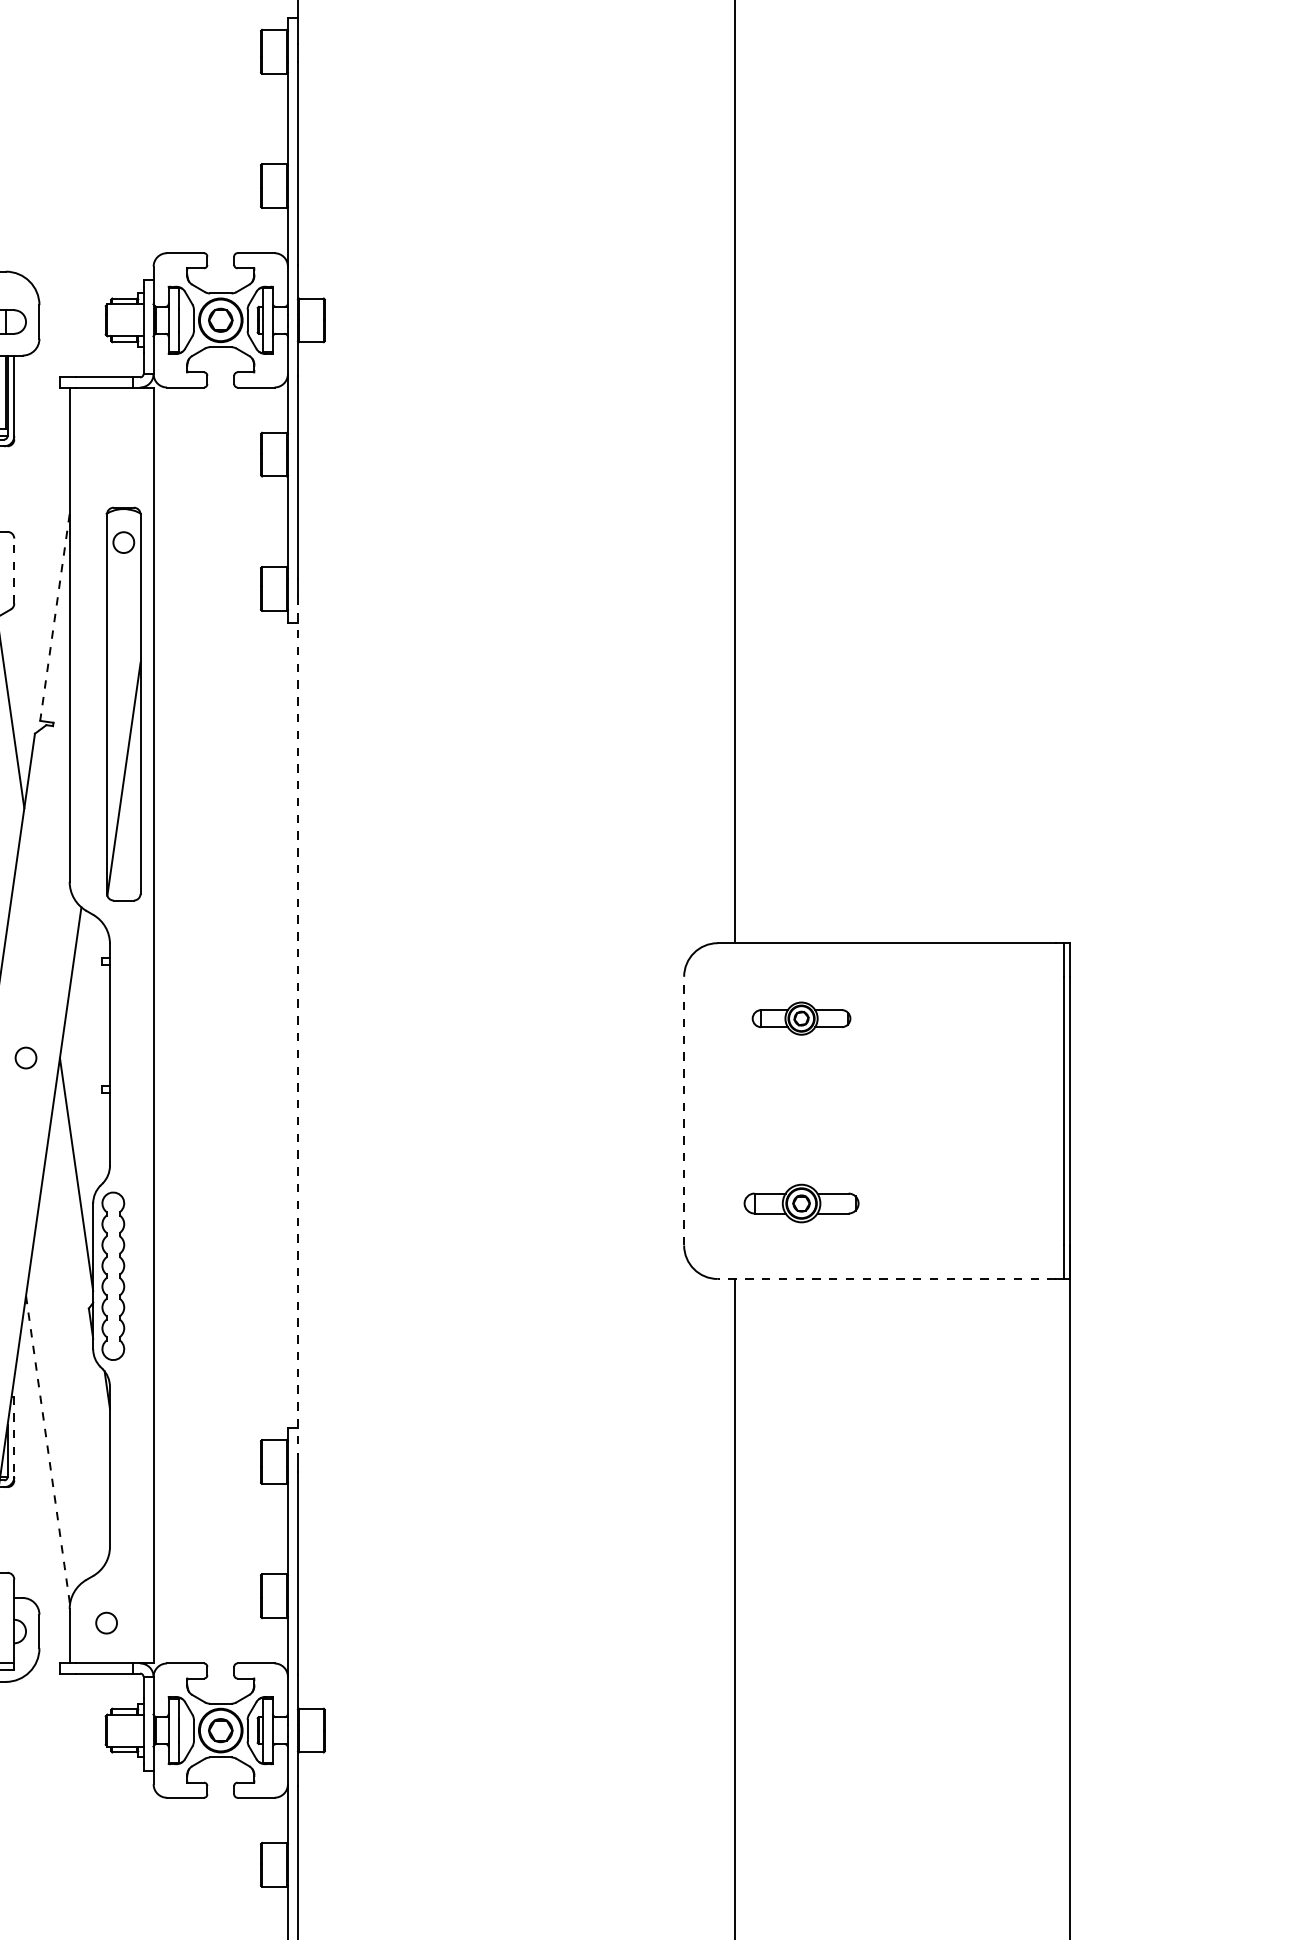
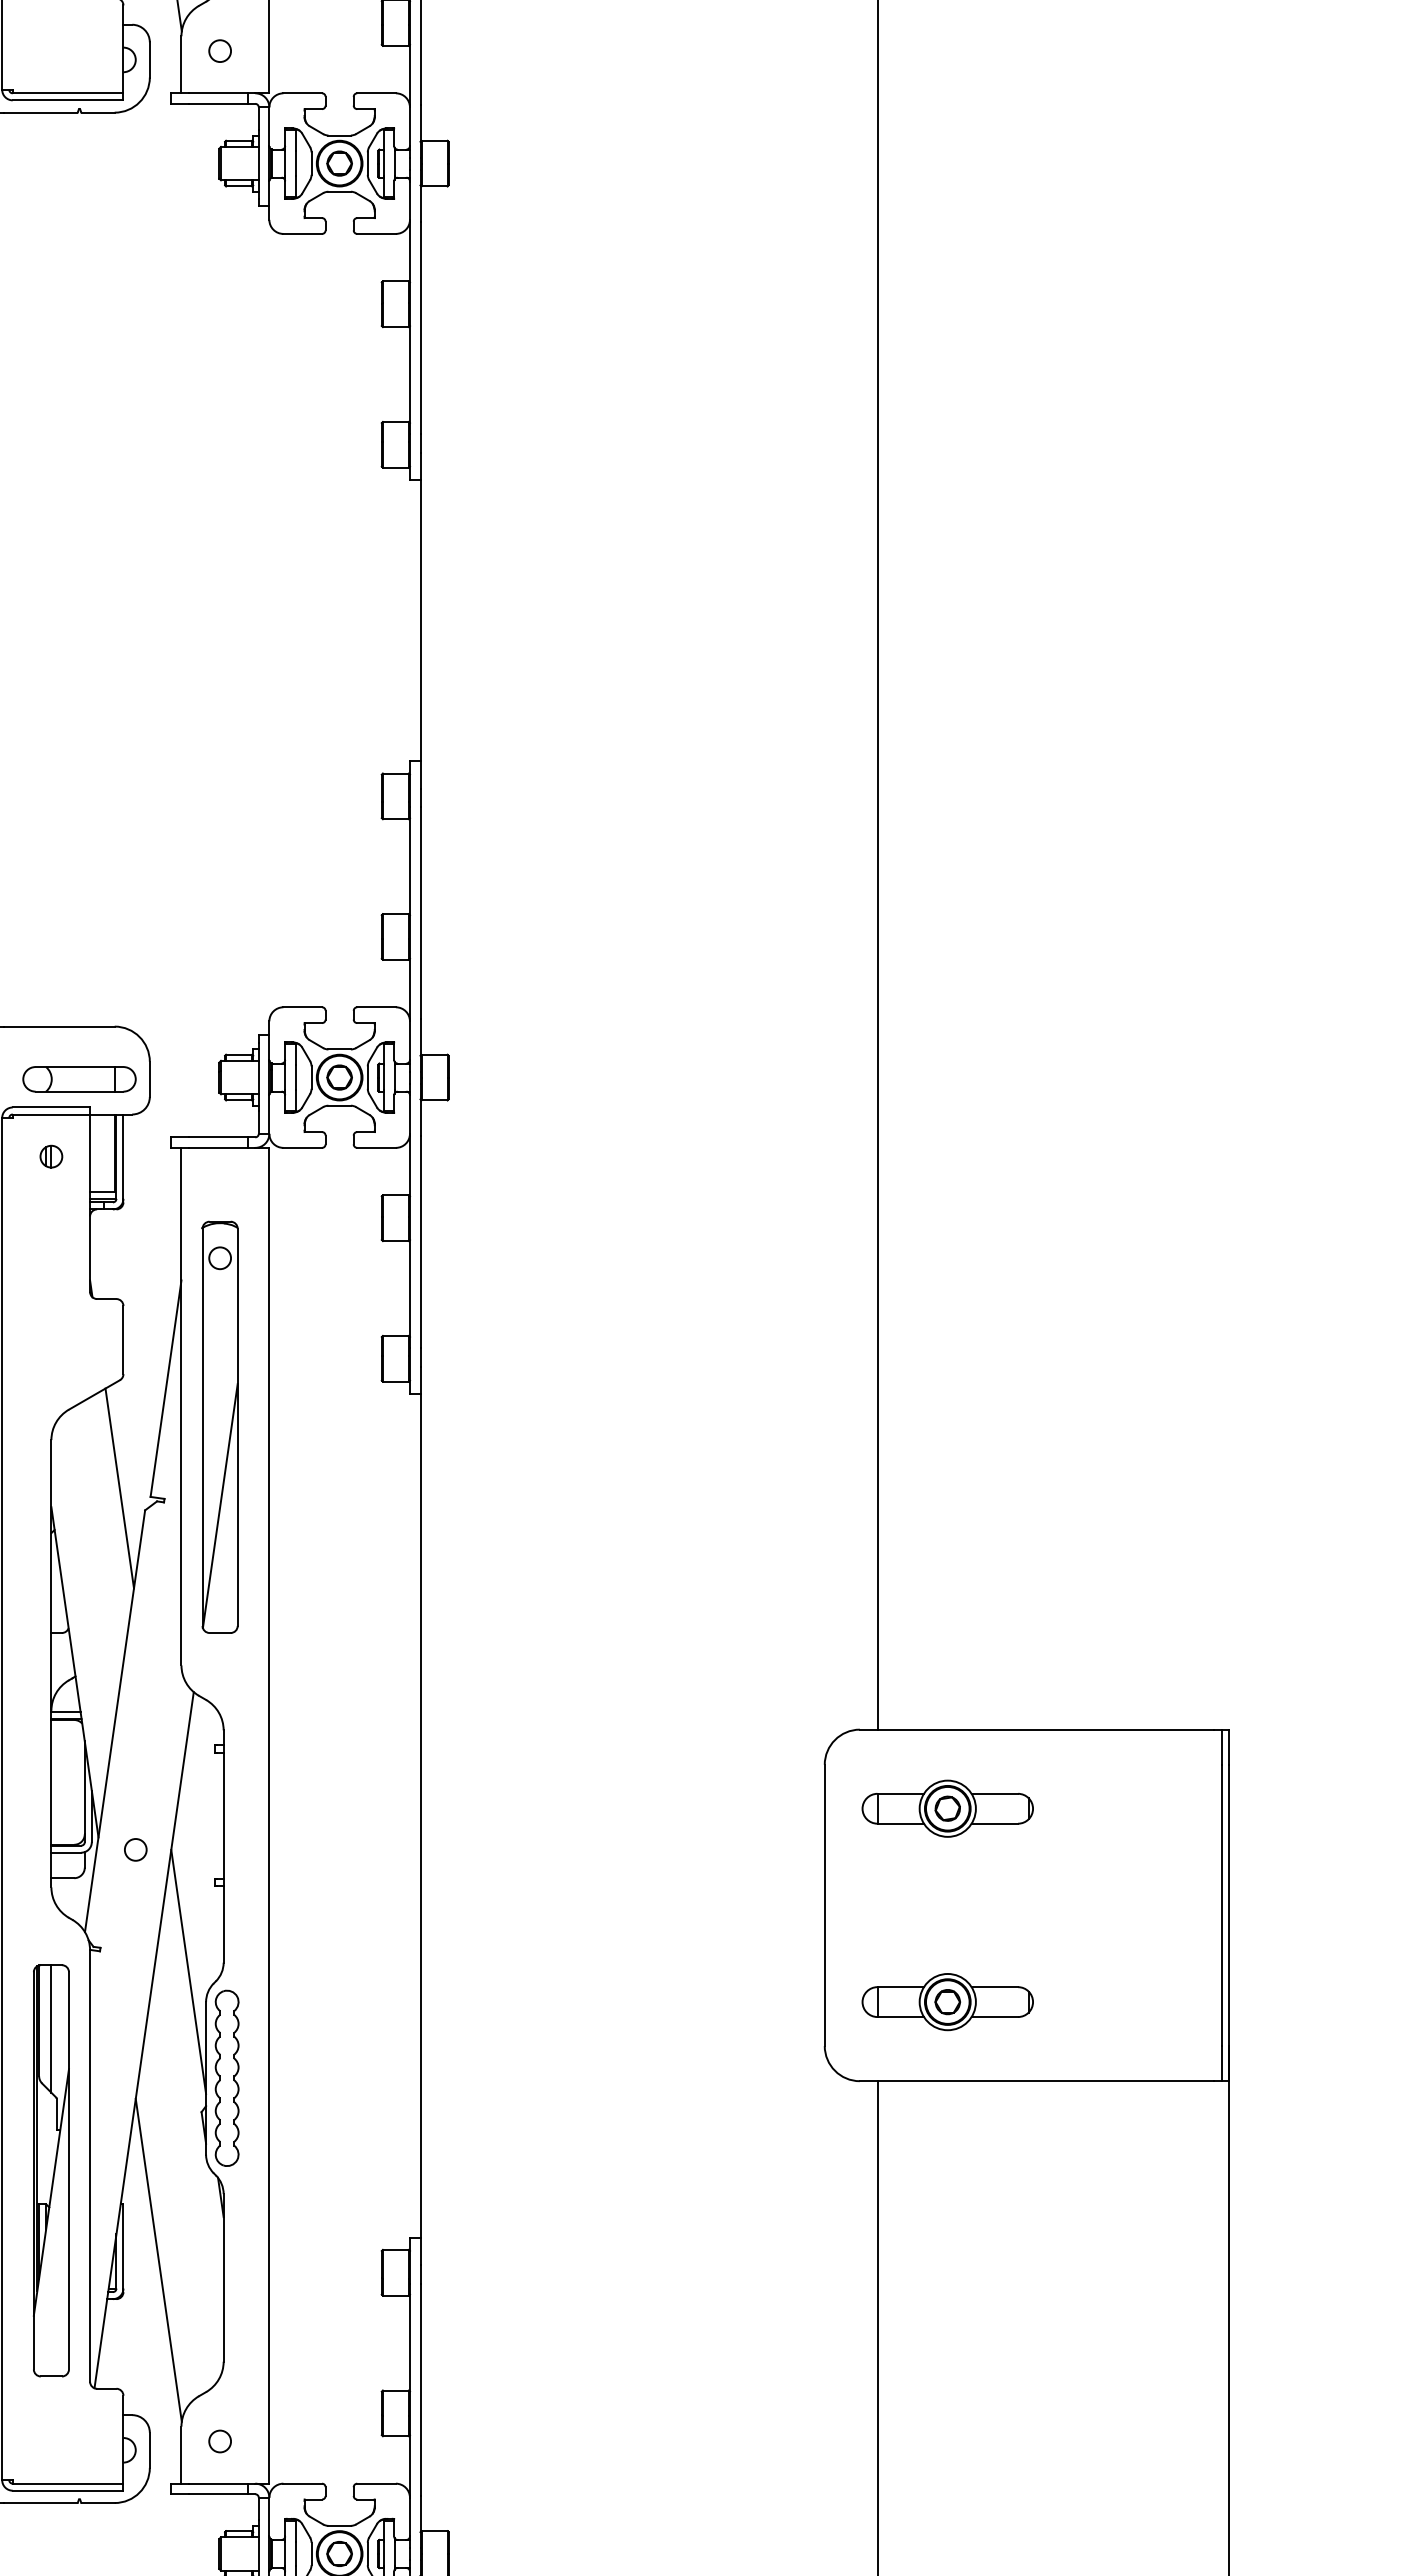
line: (14, 570) -> (123, 1339), dashed -> solid
line: (54, 618) -> (165, 1389), dashed -> solid
part: (123, 703) -> (219, 1426), moved
part: (801, 1018) -> (947, 1808), size x1.67
line: (297, 1026) -> (420, 1816), dashed -> solid
line: (683, 1111) -> (824, 1905), dashed -> solid
part: (801, 1203) -> (947, 2002), size x1.43
line: (886, 1279) -> (1036, 2081), dashed -> solid
line: (14, 1436) -> (123, 2246), dashed -> solid
line: (47, 1450) -> (158, 2260), dashed -> solid

